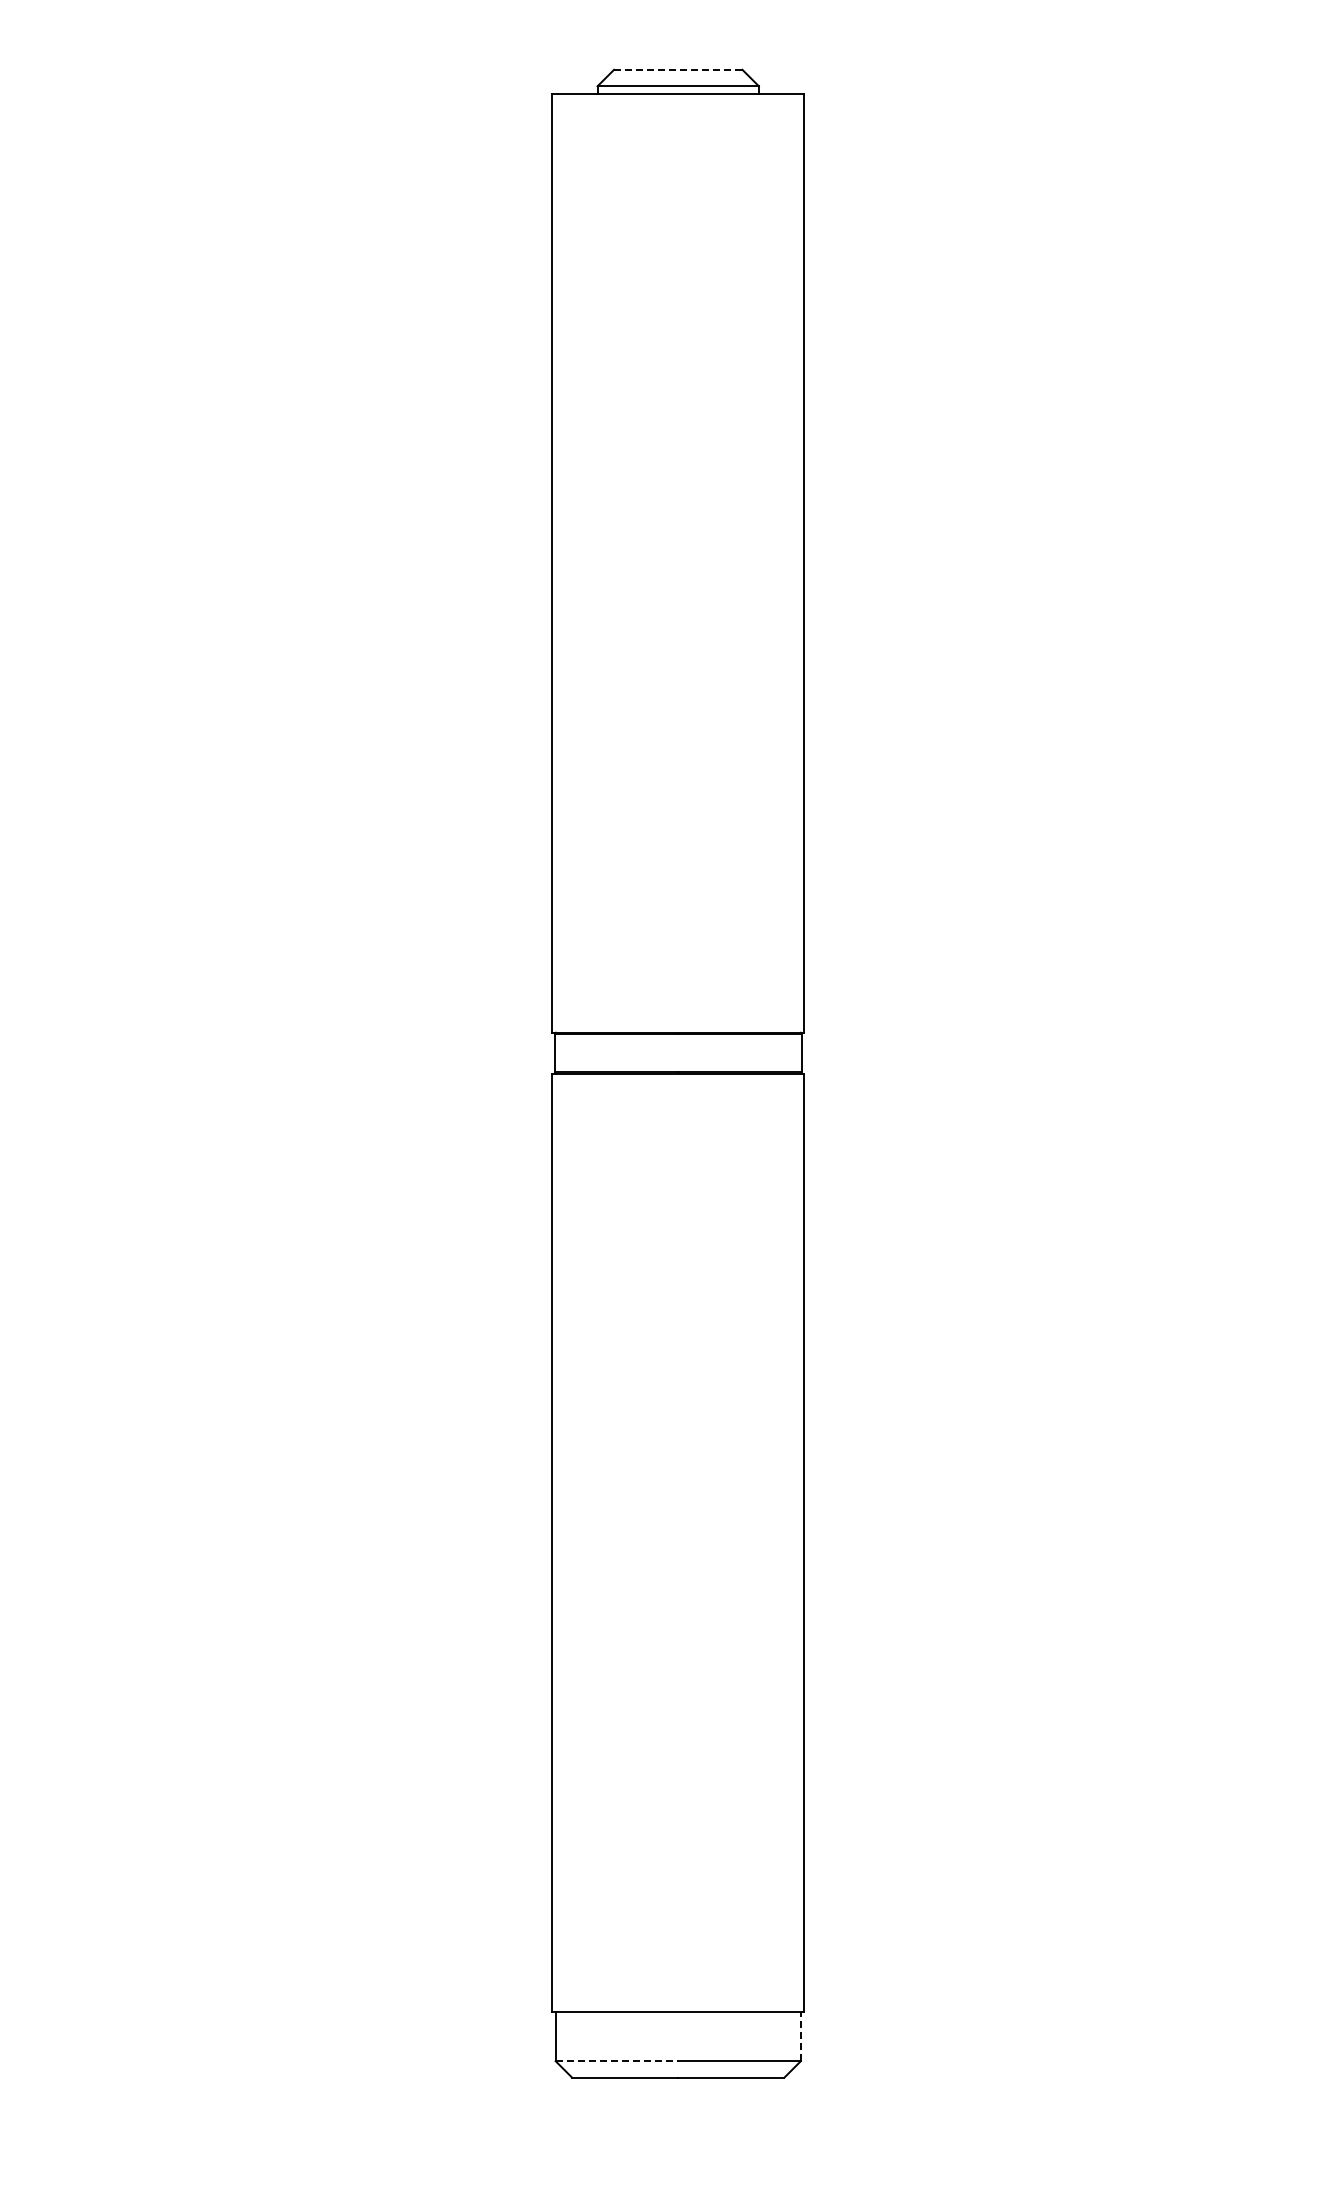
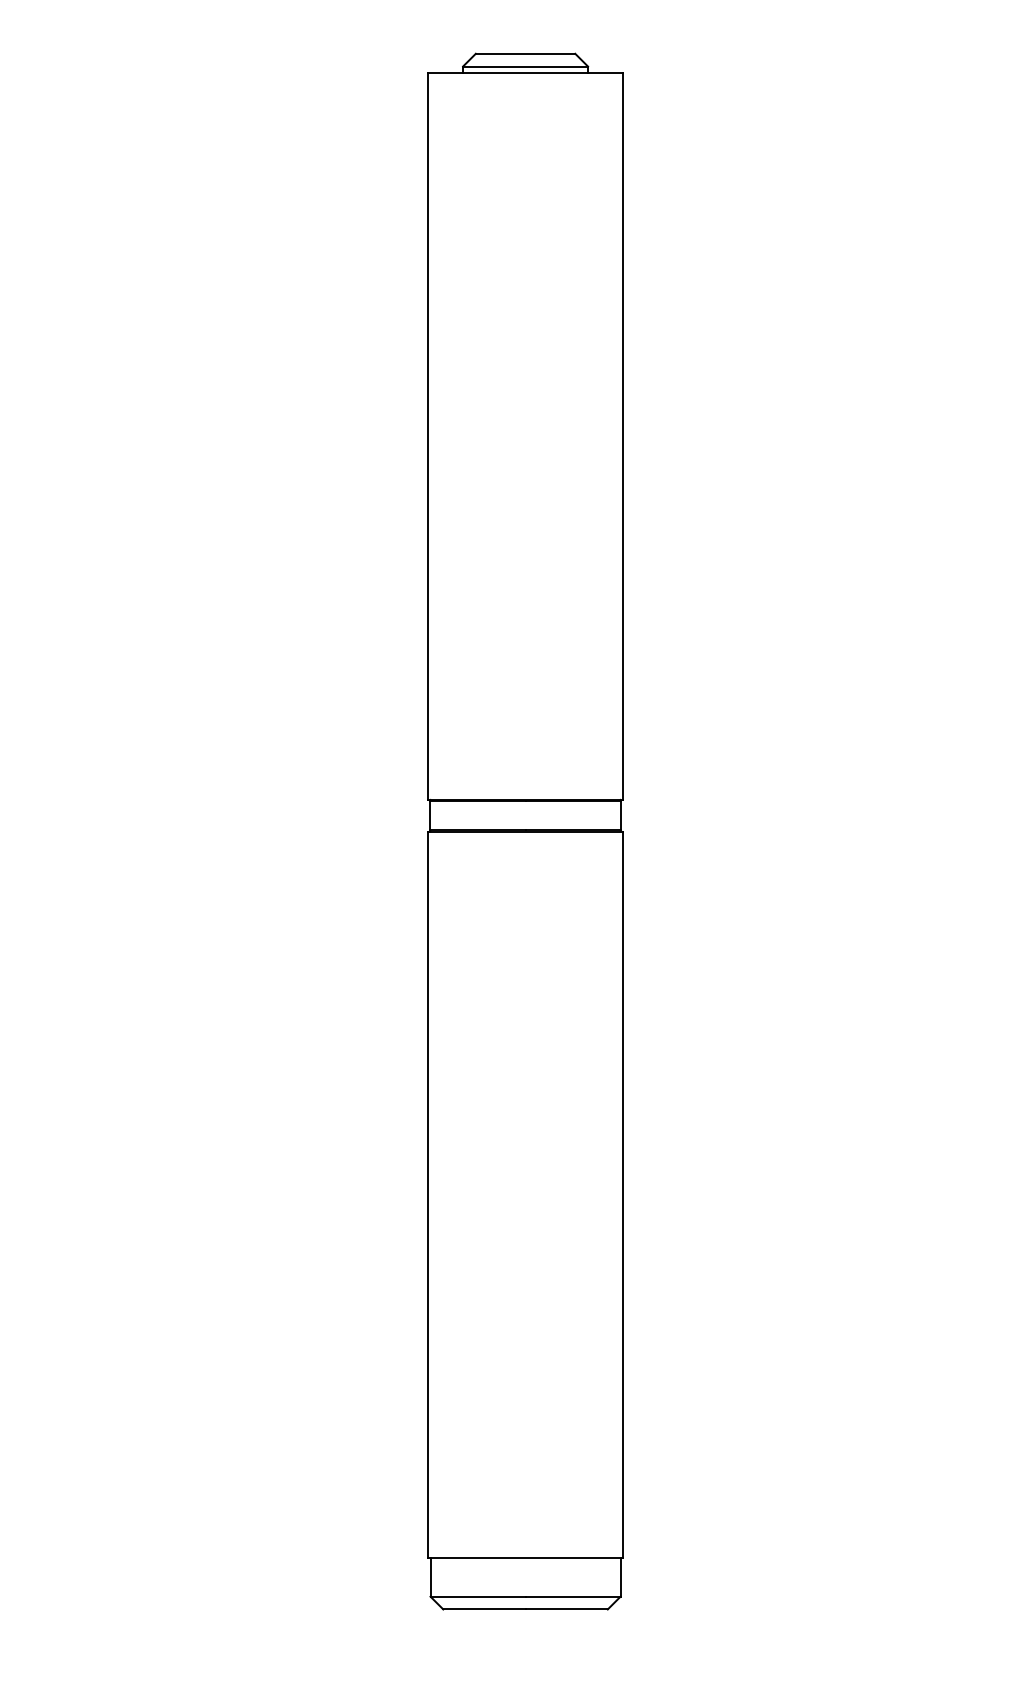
line: (678, 69) -> (525, 53), dashed -> solid
line: (800, 2036) -> (620, 1577), dashed -> solid
line: (617, 2061) -> (478, 1596), dashed -> solid

